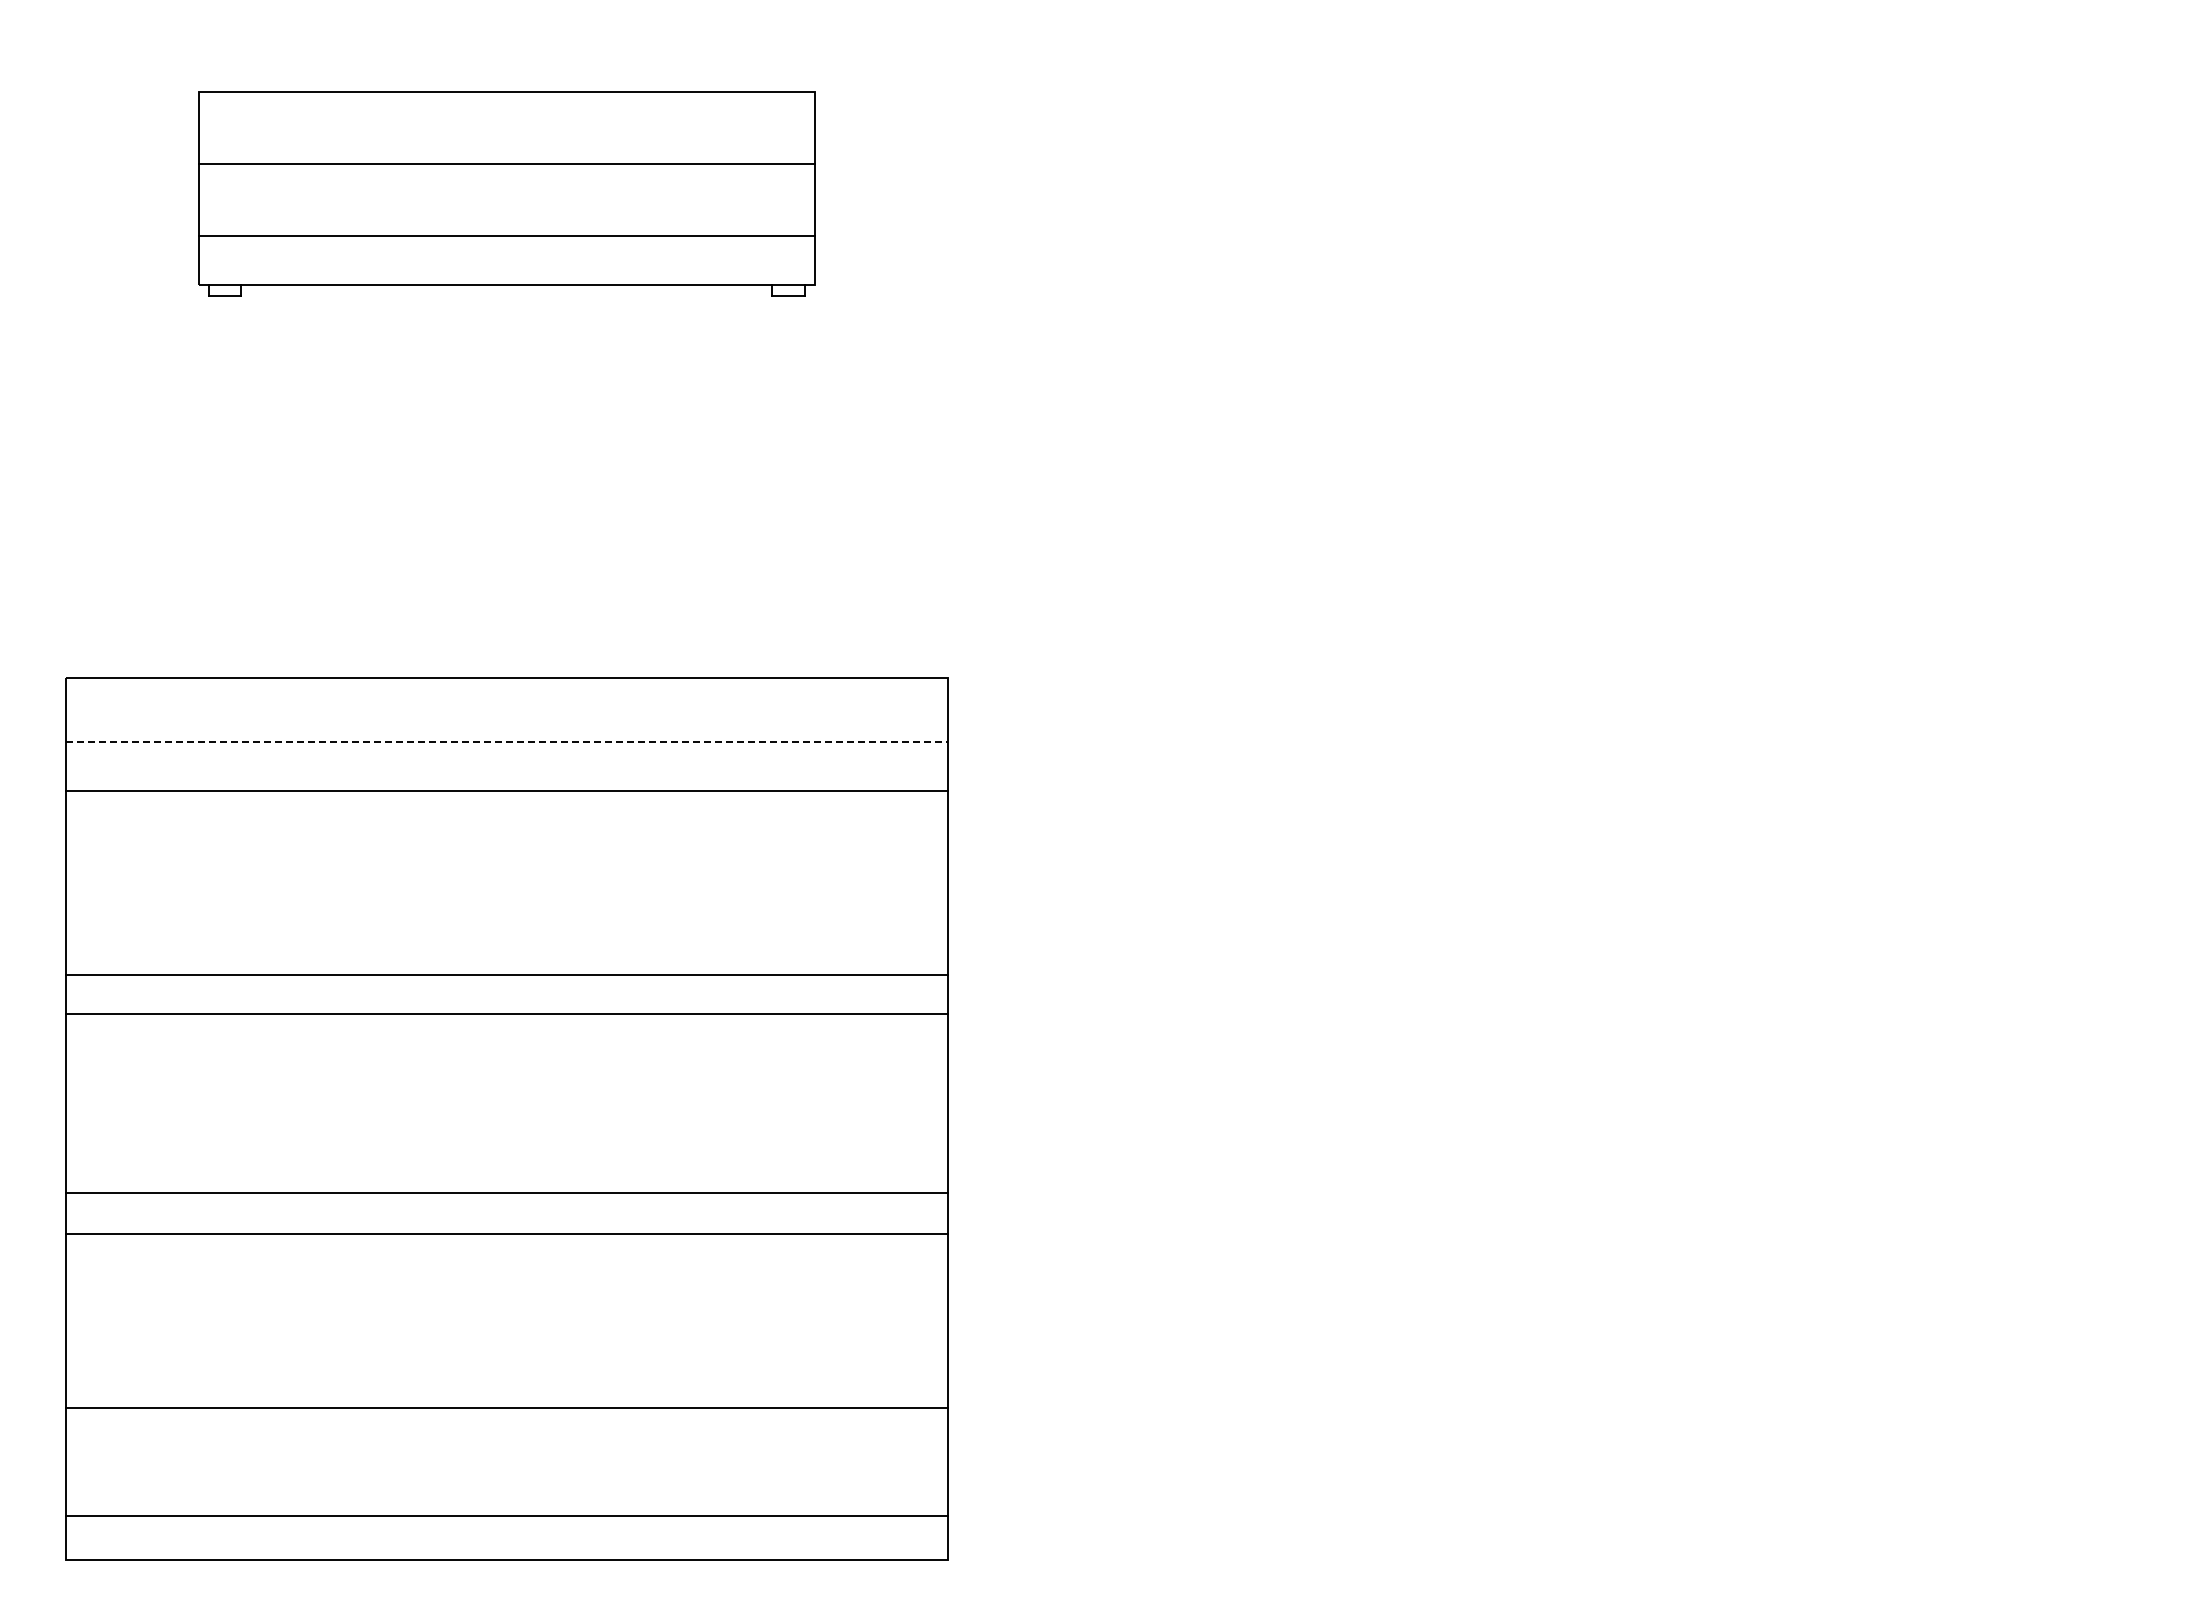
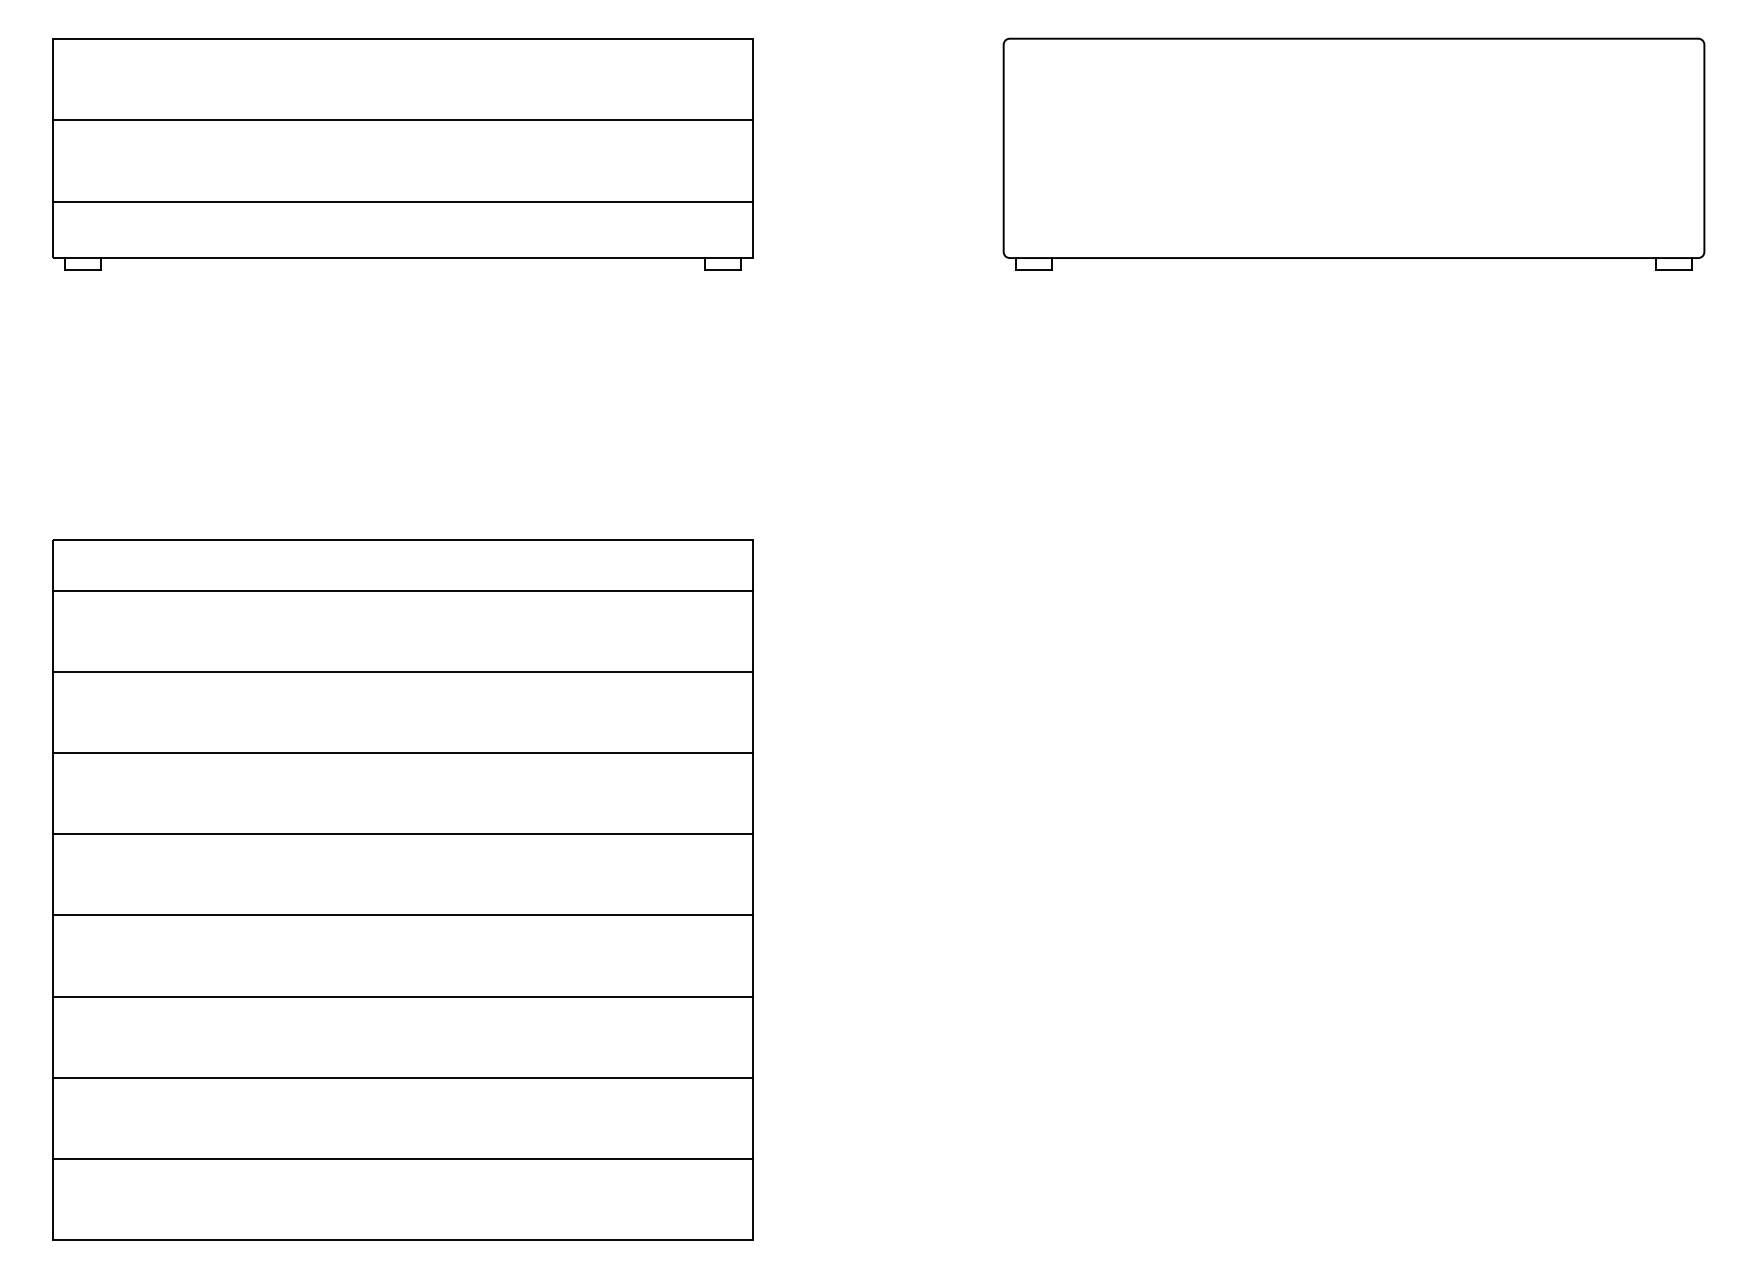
part: (506, 193) -> (402, 154), size x1.43
part: (1702, 193) -> (1353, 154), added
line: (506, 742) -> (402, 590), dashed -> solid
line: (506, 790) -> (402, 671), moved
line: (506, 974) -> (402, 833), moved
line: (506, 1013) -> (402, 752), moved
line: (506, 1193) -> (402, 996), moved
line: (506, 1233) -> (402, 915), moved
line: (506, 1408) -> (402, 1077), moved
line: (506, 1516) -> (402, 1159), moved

